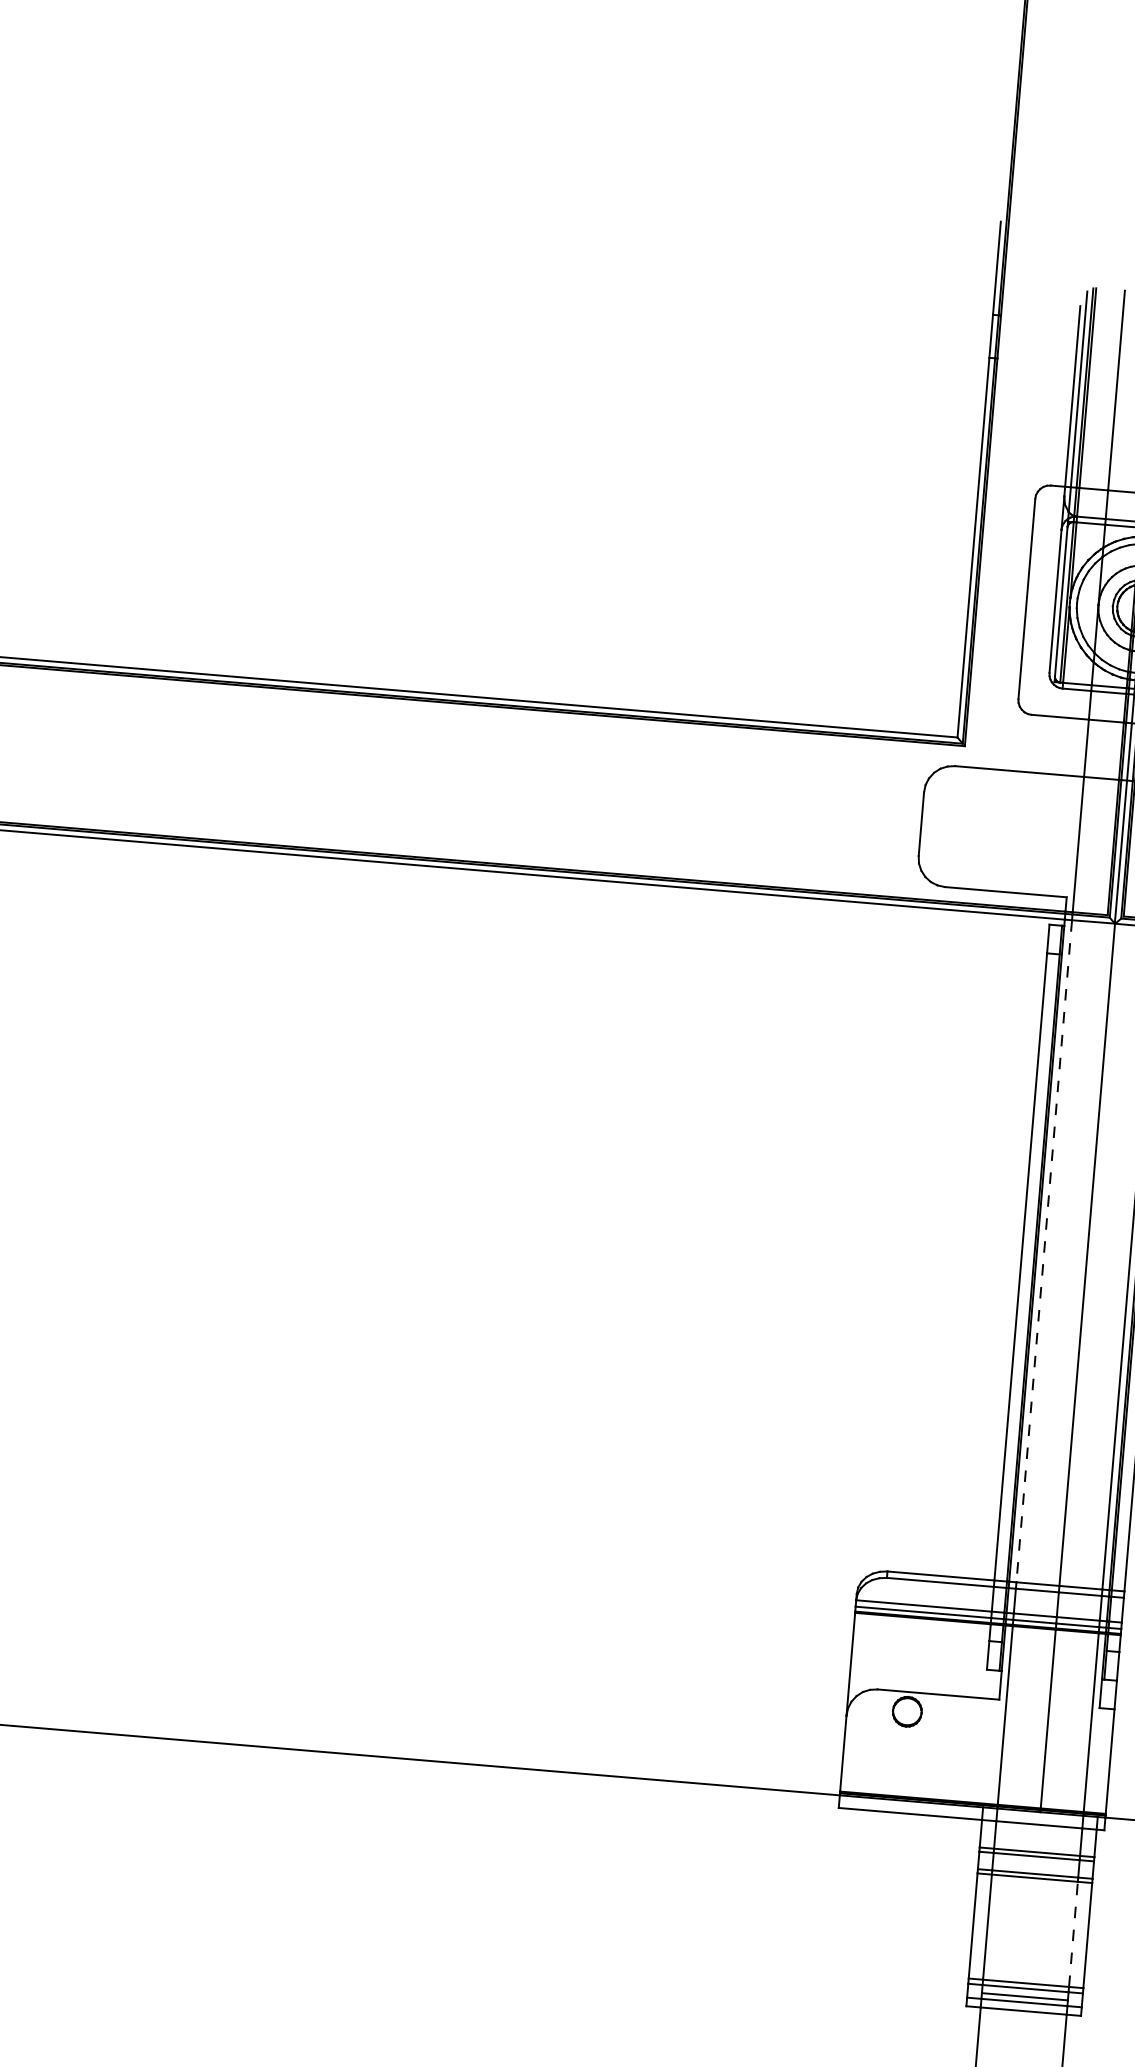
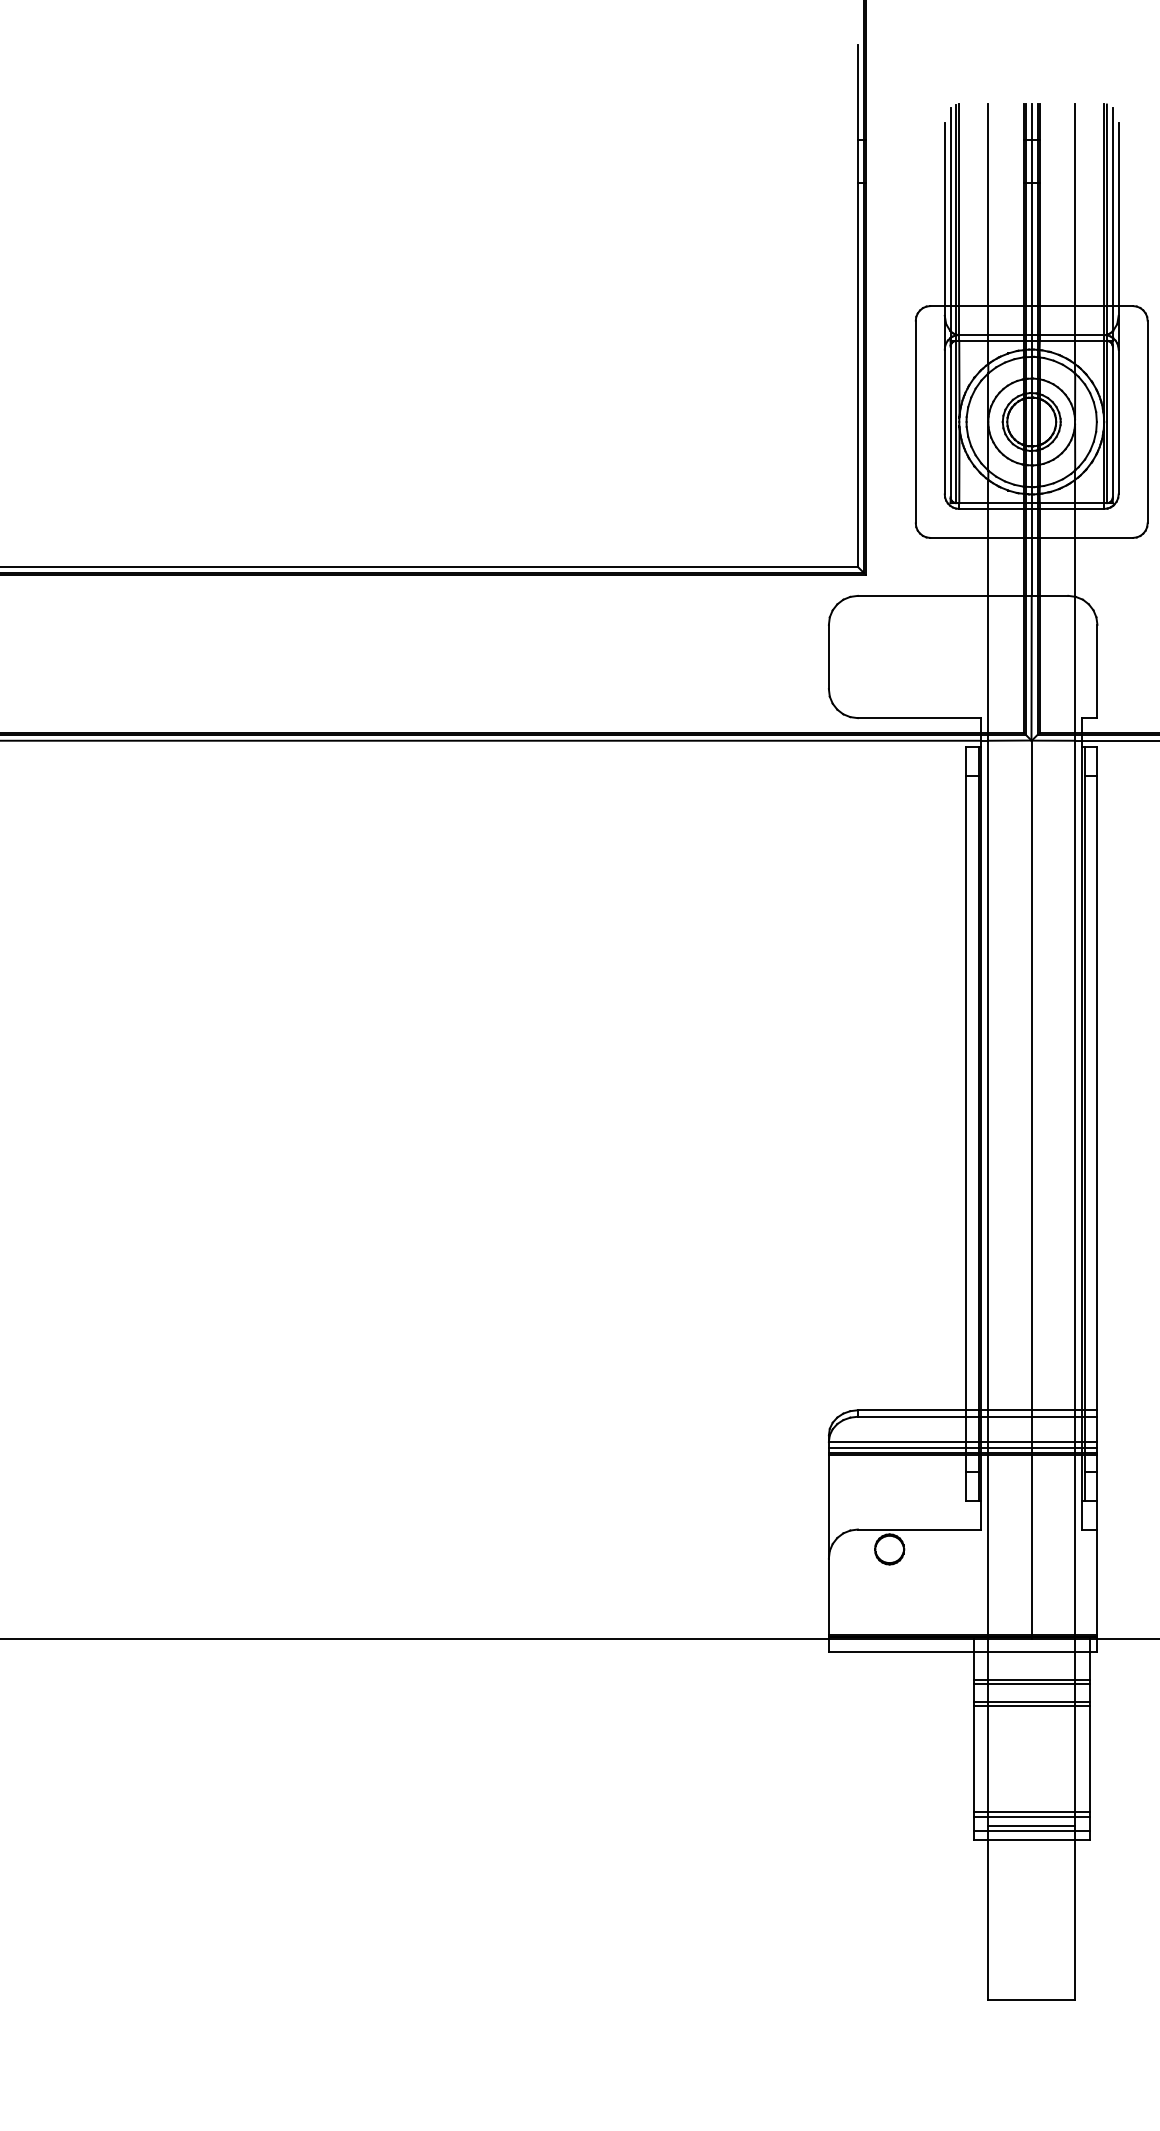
line: (1044, 1251) -> (988, 1075), dashed -> solid
line: (1073, 1933) -> (1075, 1758), dashed -> solid

